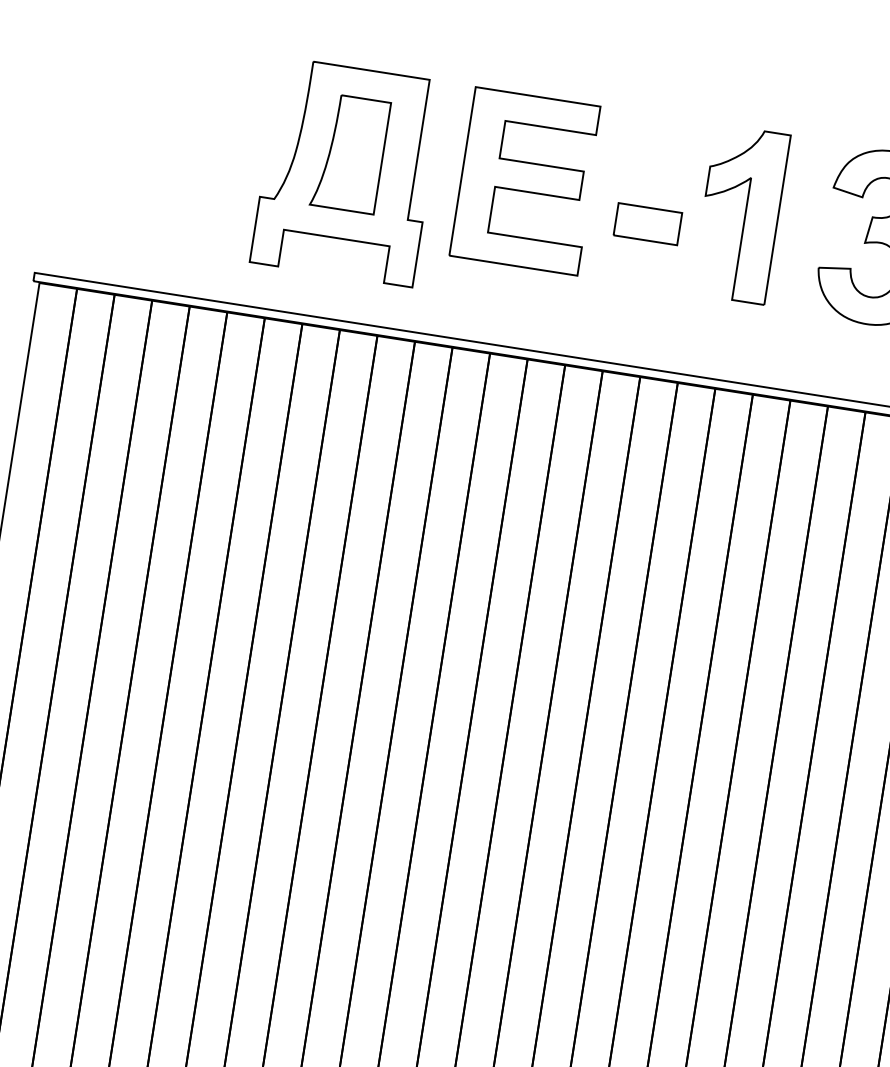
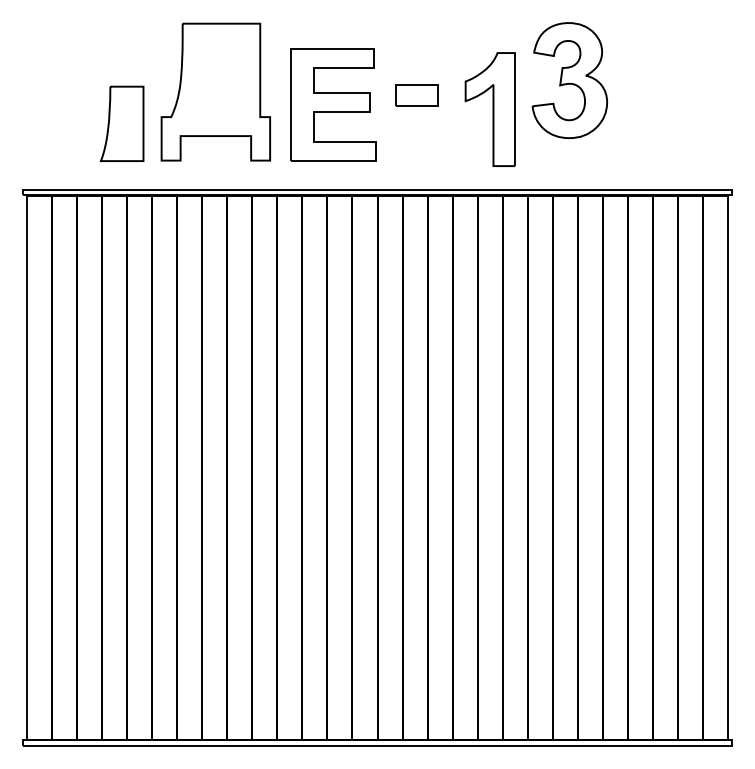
part: (349, 153) -> (121, 123), moved
part: (526, 180) -> (333, 104), moved
part: (739, 214) -> (489, 109), moved

